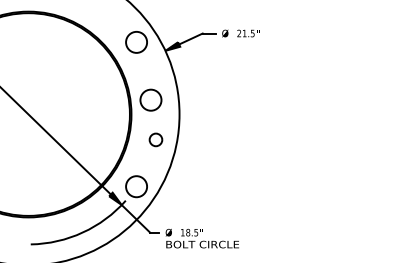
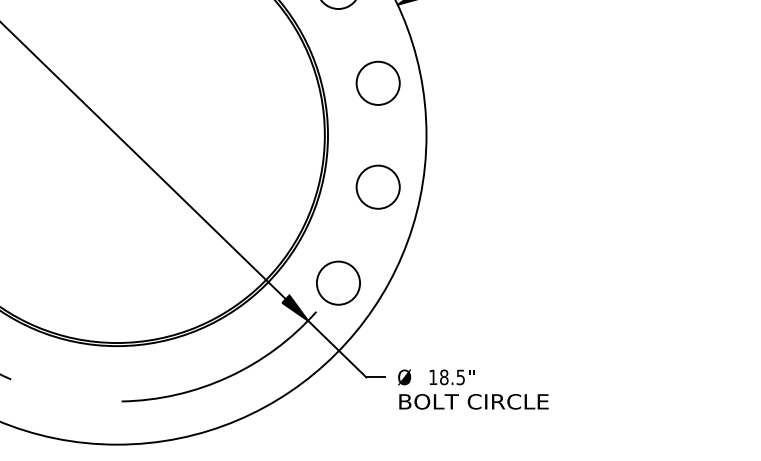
circle: (150, 99) -> (377, 81), moved
circle: (155, 139) -> (377, 186), size x1.67

